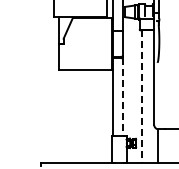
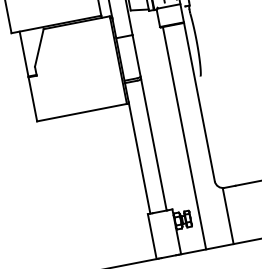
line: (123, 97) -> (154, 145), dashed -> solid
line: (141, 97) -> (184, 139), dashed -> solid

